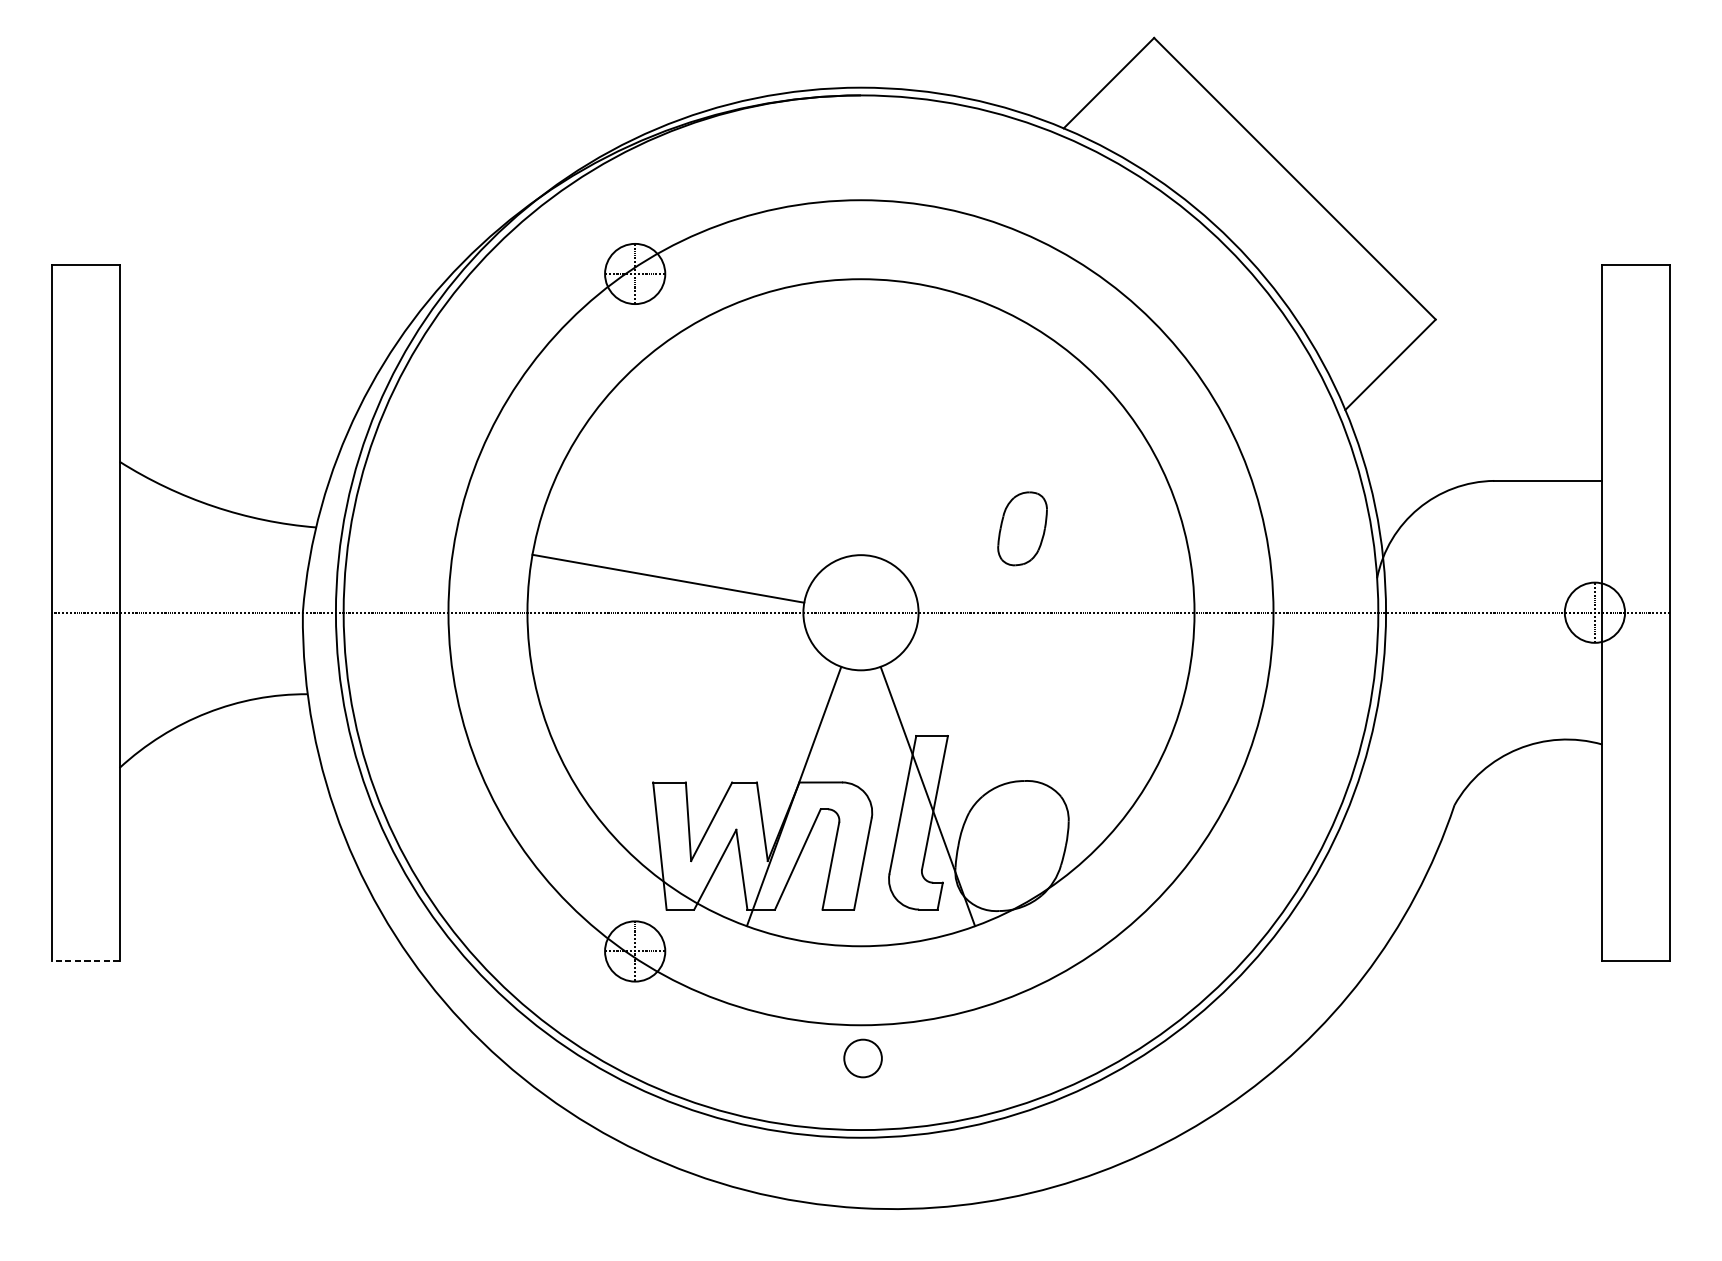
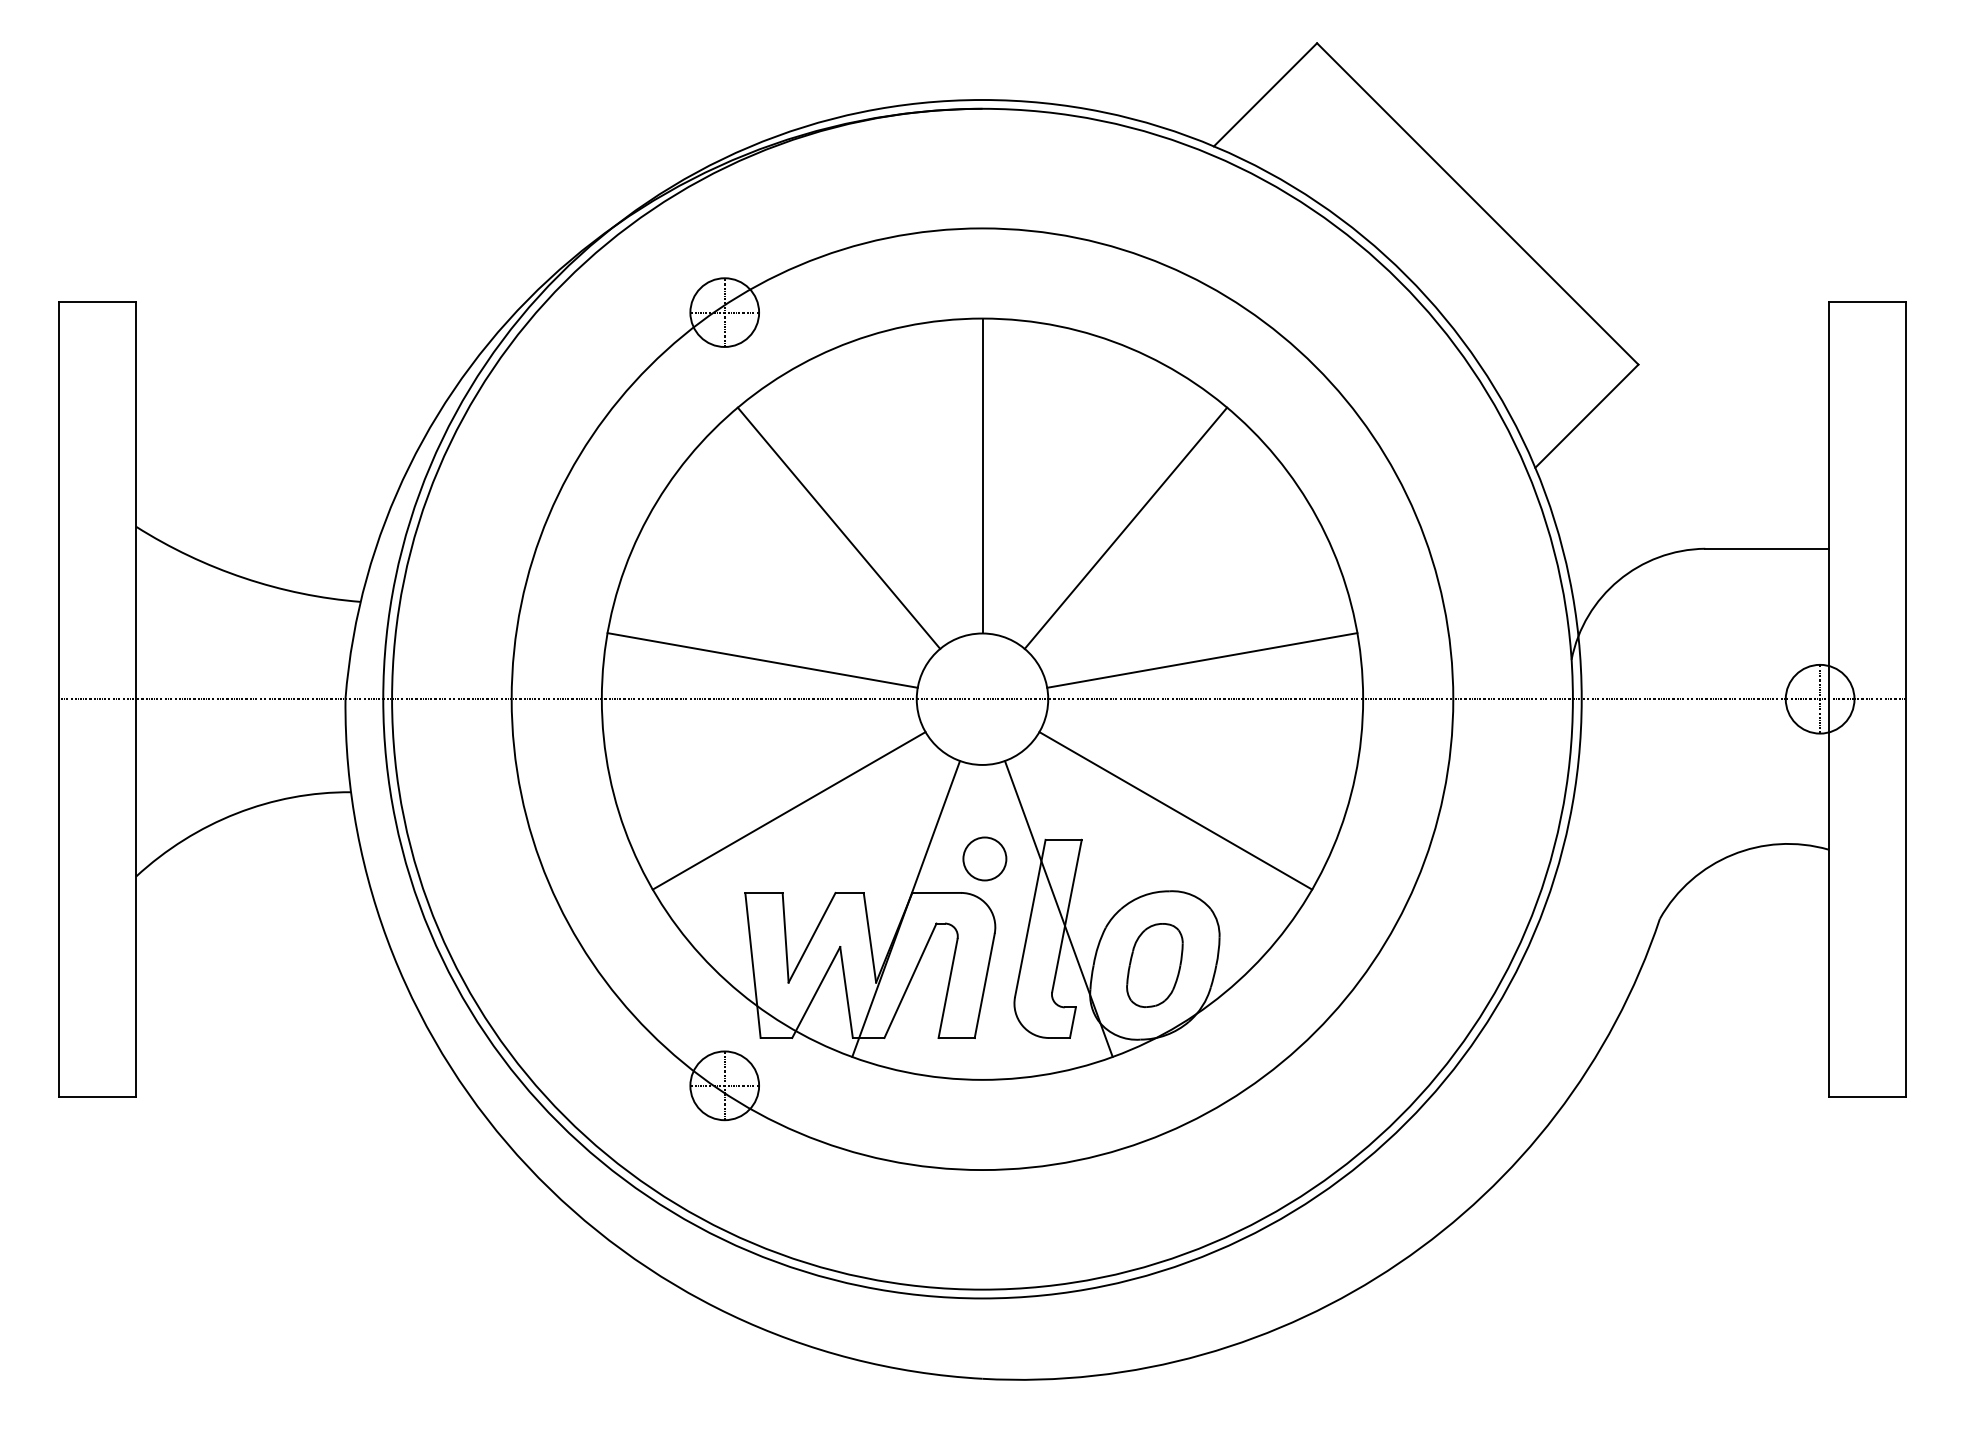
line: (861, 416) -> (982, 475), added
line: (734, 462) -> (838, 527), added
line: (986, 462) -> (1125, 527), added
part: (1022, 528) -> (1154, 965), moved
line: (1053, 578) -> (1202, 660), added
line: (691, 710) -> (788, 810), added
line: (1030, 710) -> (1175, 810), added
line: (85, 960) -> (97, 1096), dashed -> solid
circle: (862, 1058) -> (984, 858), moved

